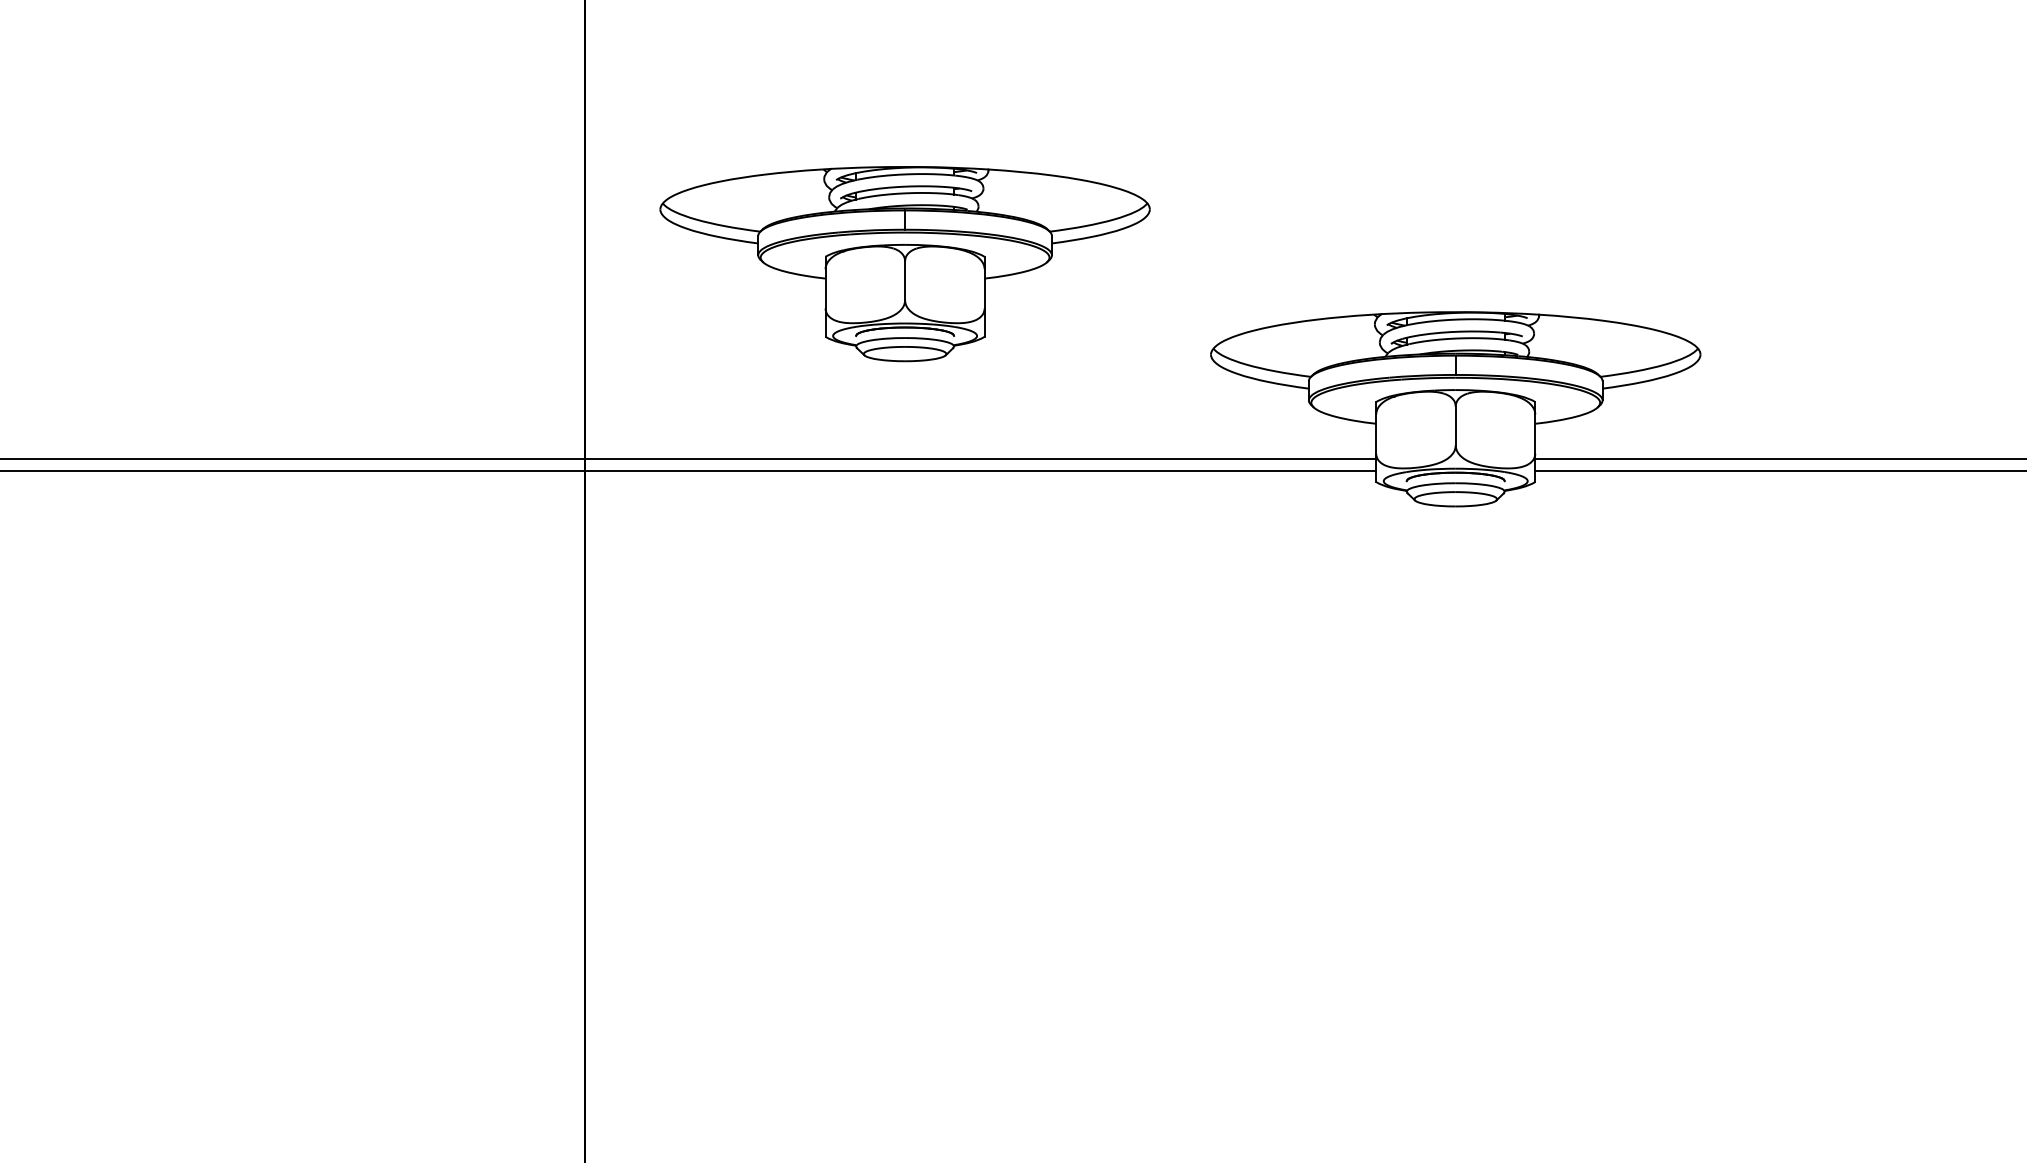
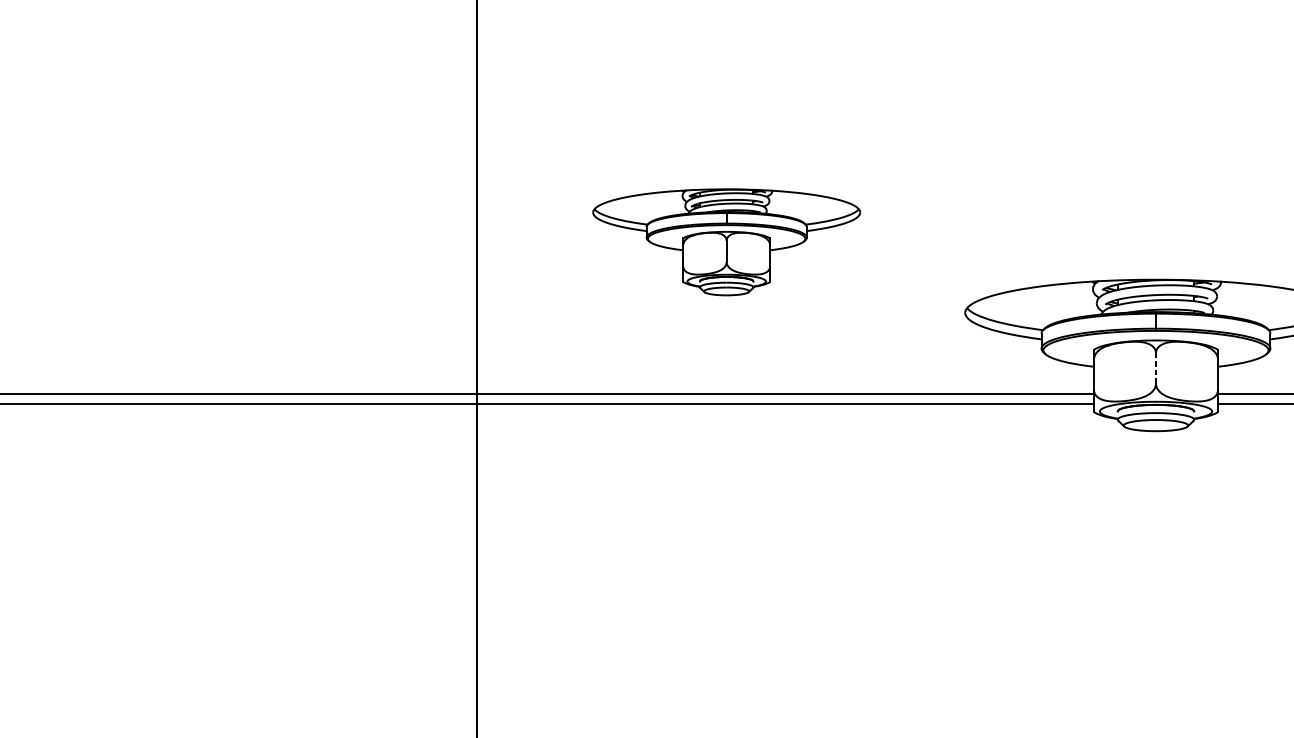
part: (904, 264) -> (726, 242), size x0.7
line: (1455, 426) -> (1155, 368), solid -> dashed

